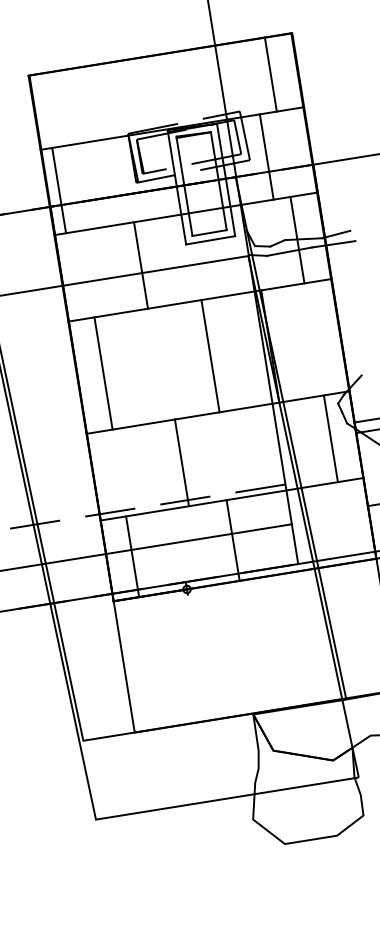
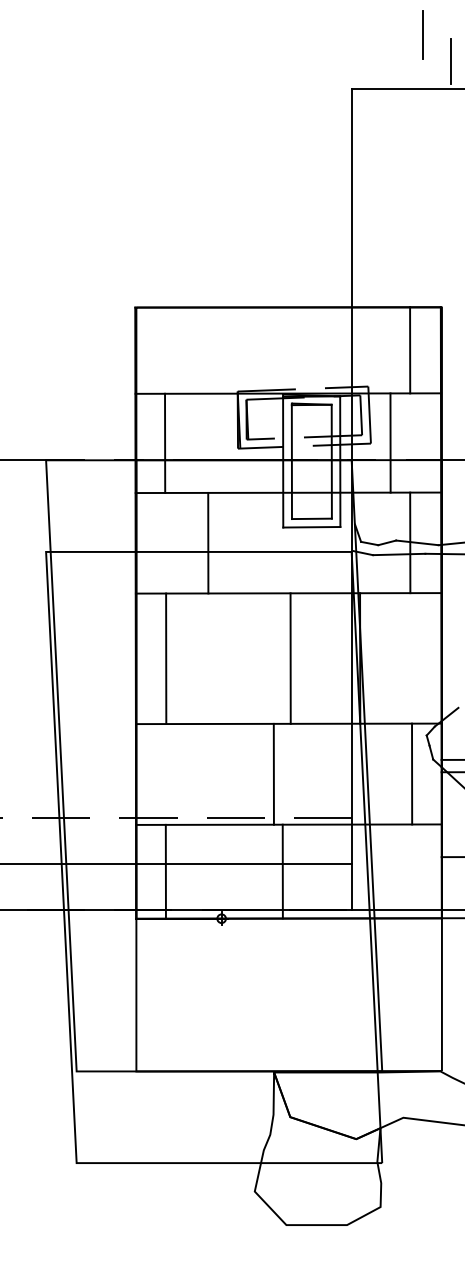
line: (59, 190) -> (165, 443), moved
line: (141, 264) -> (208, 542), moved
line: (181, 462) -> (273, 773), moved

